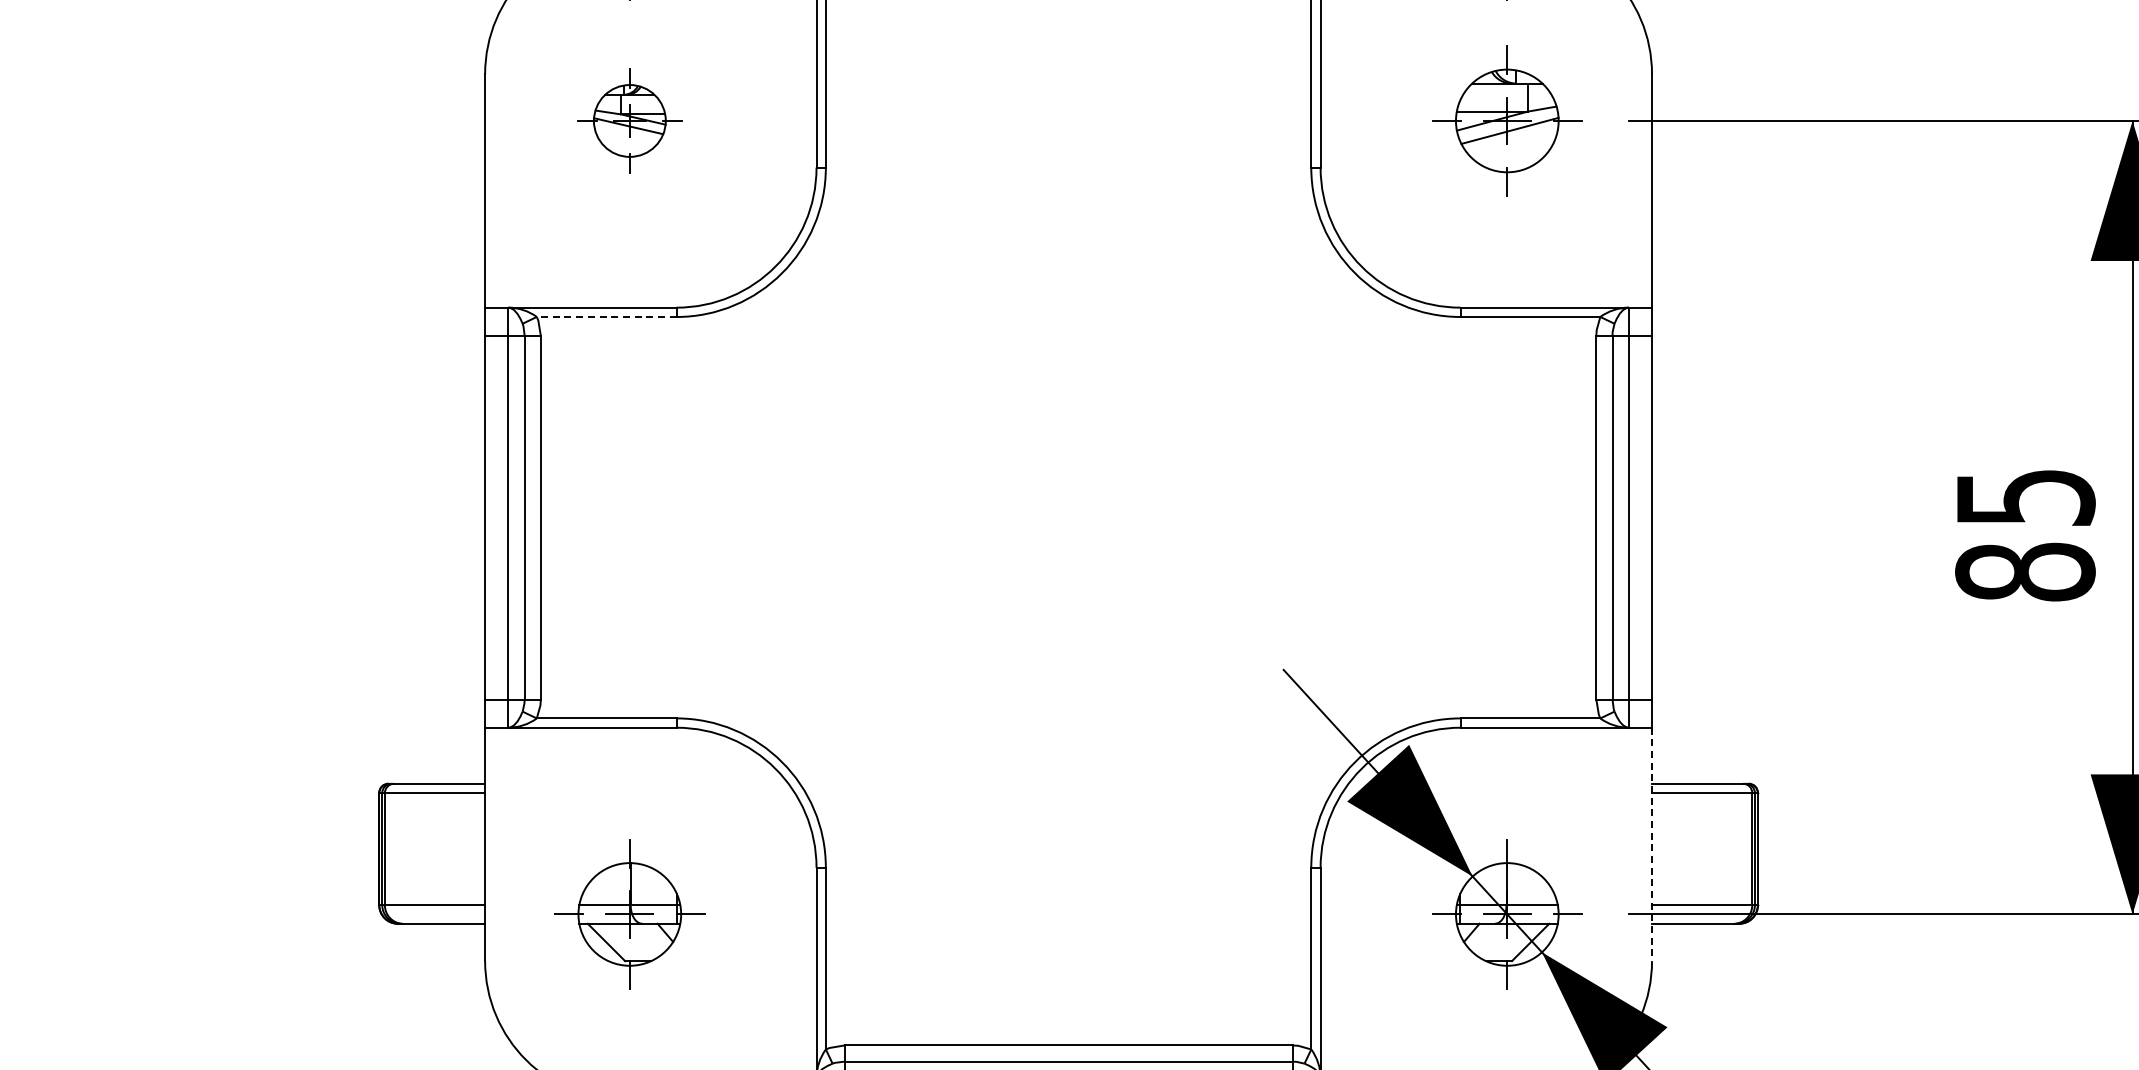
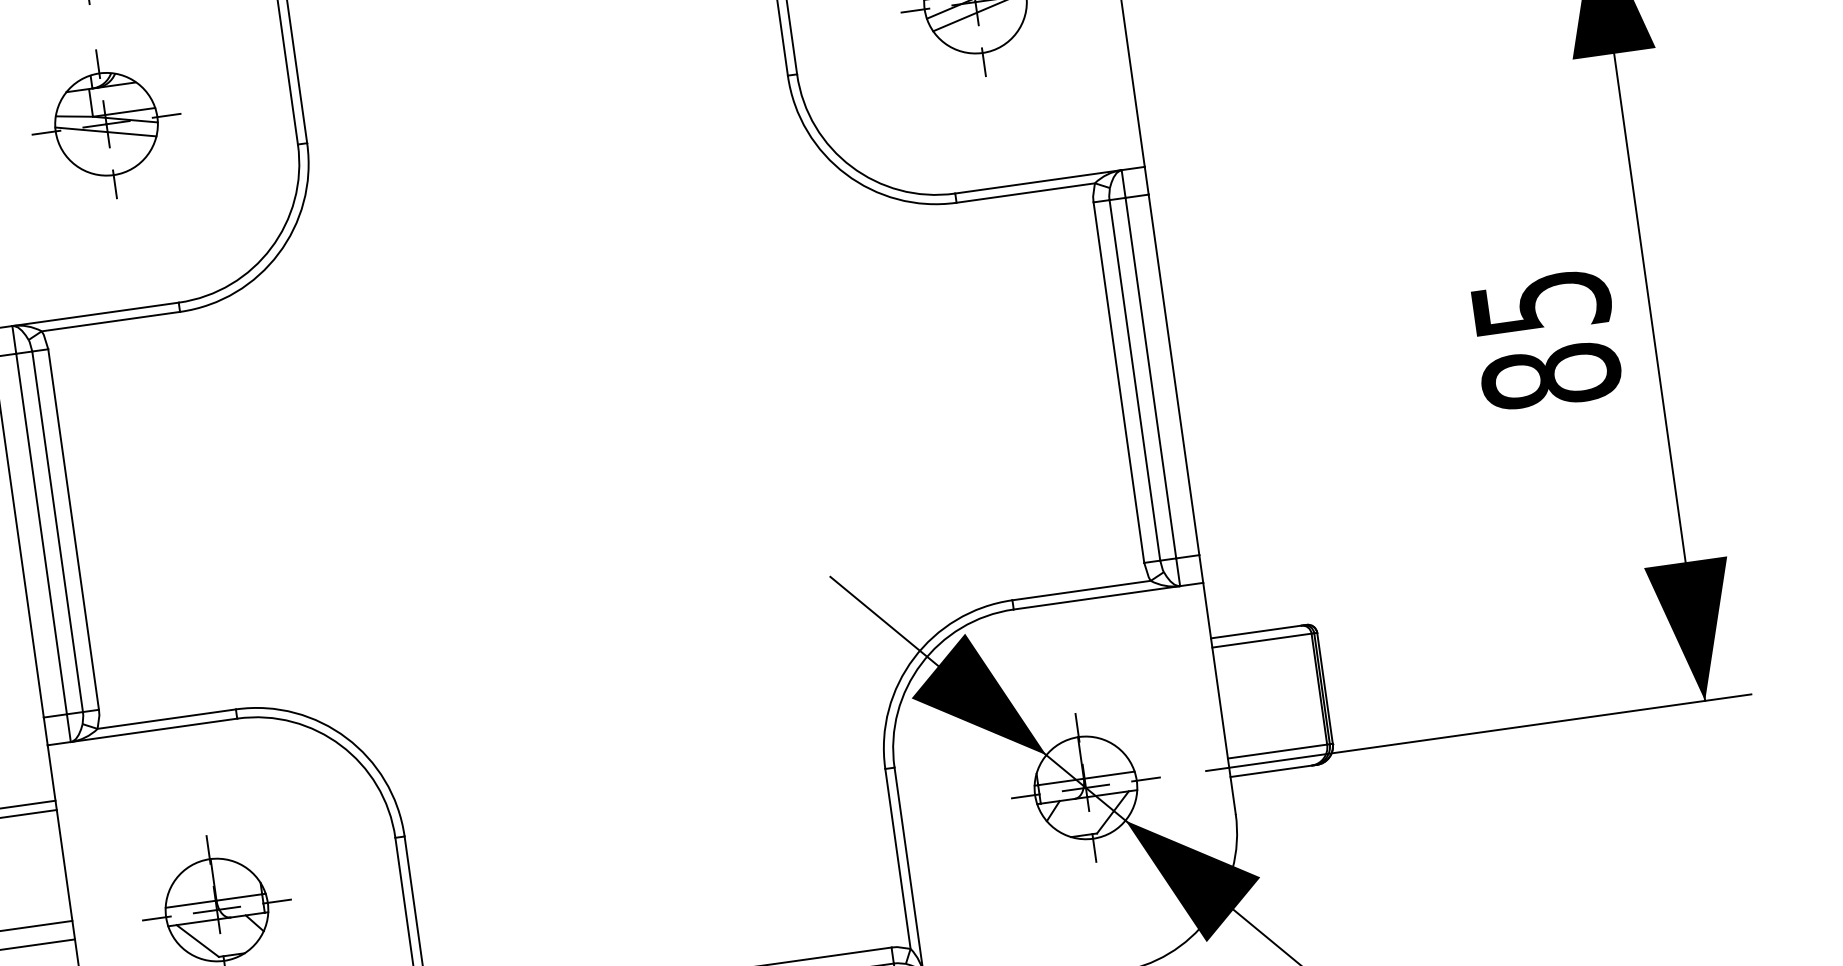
part: (629, 120) -> (106, 123), size x1.43
line: (606, 317) -> (110, 322), dashed -> solid
line: (1652, 844) -> (1219, 698), dashed -> solid

